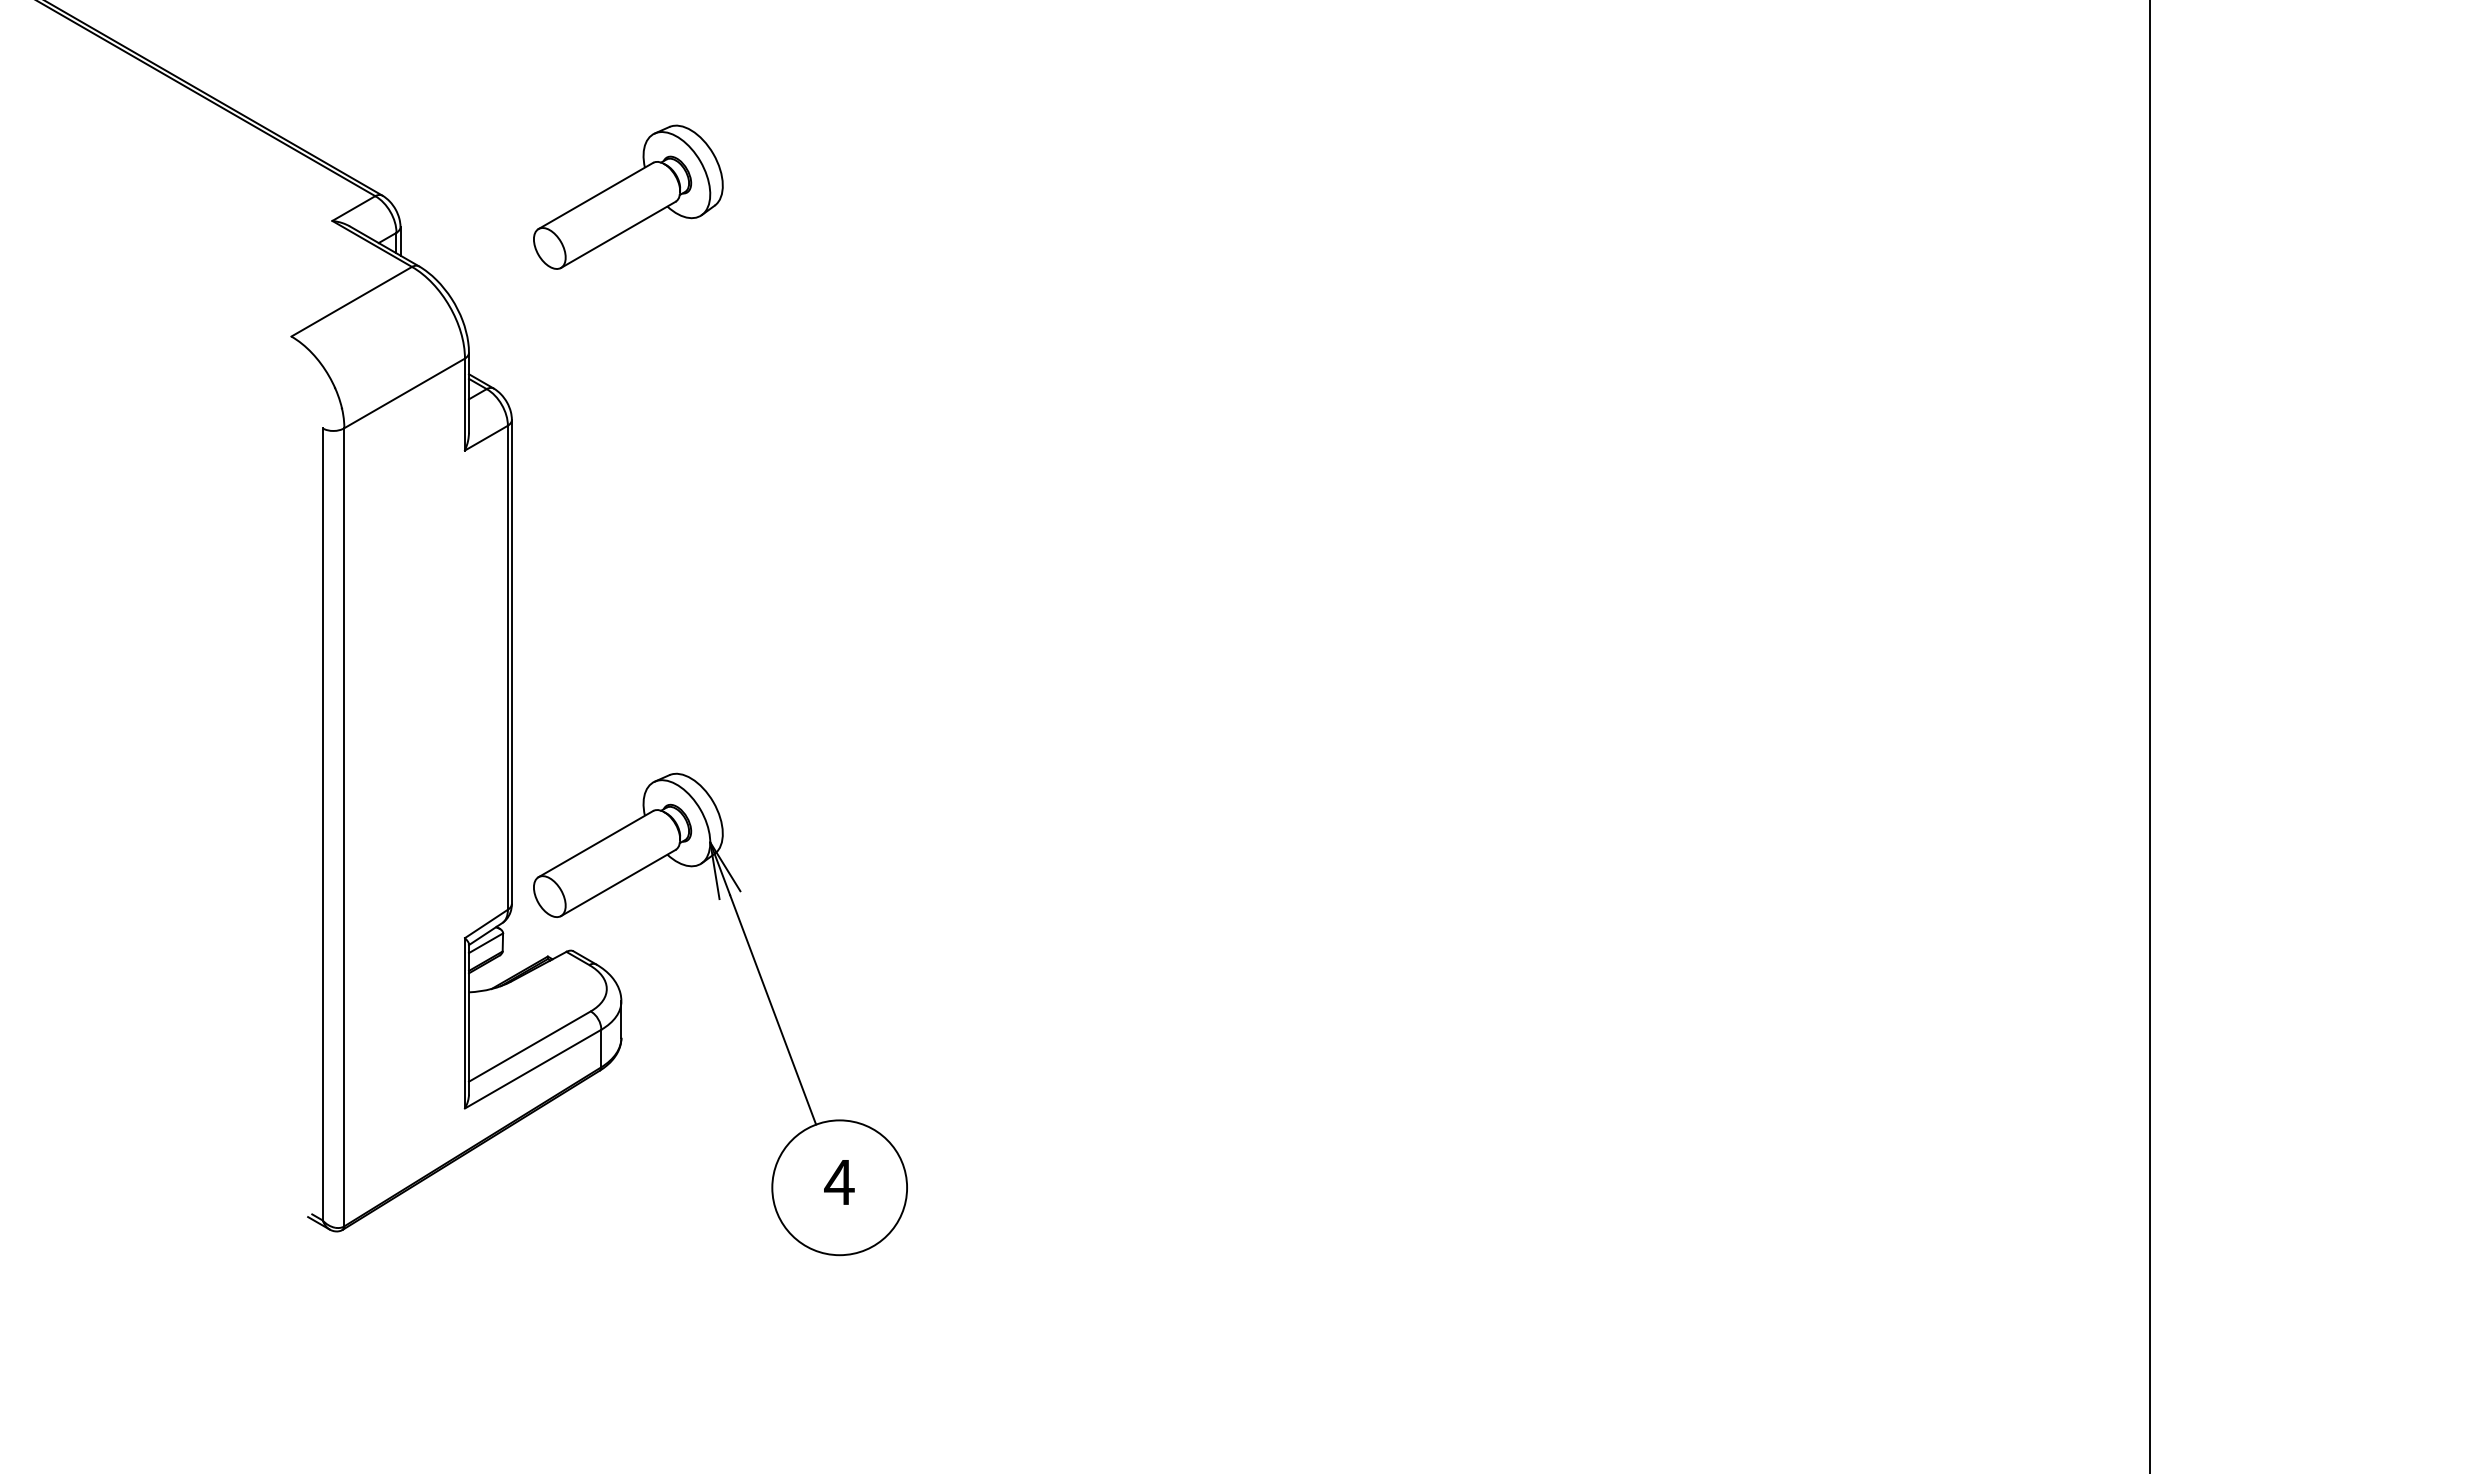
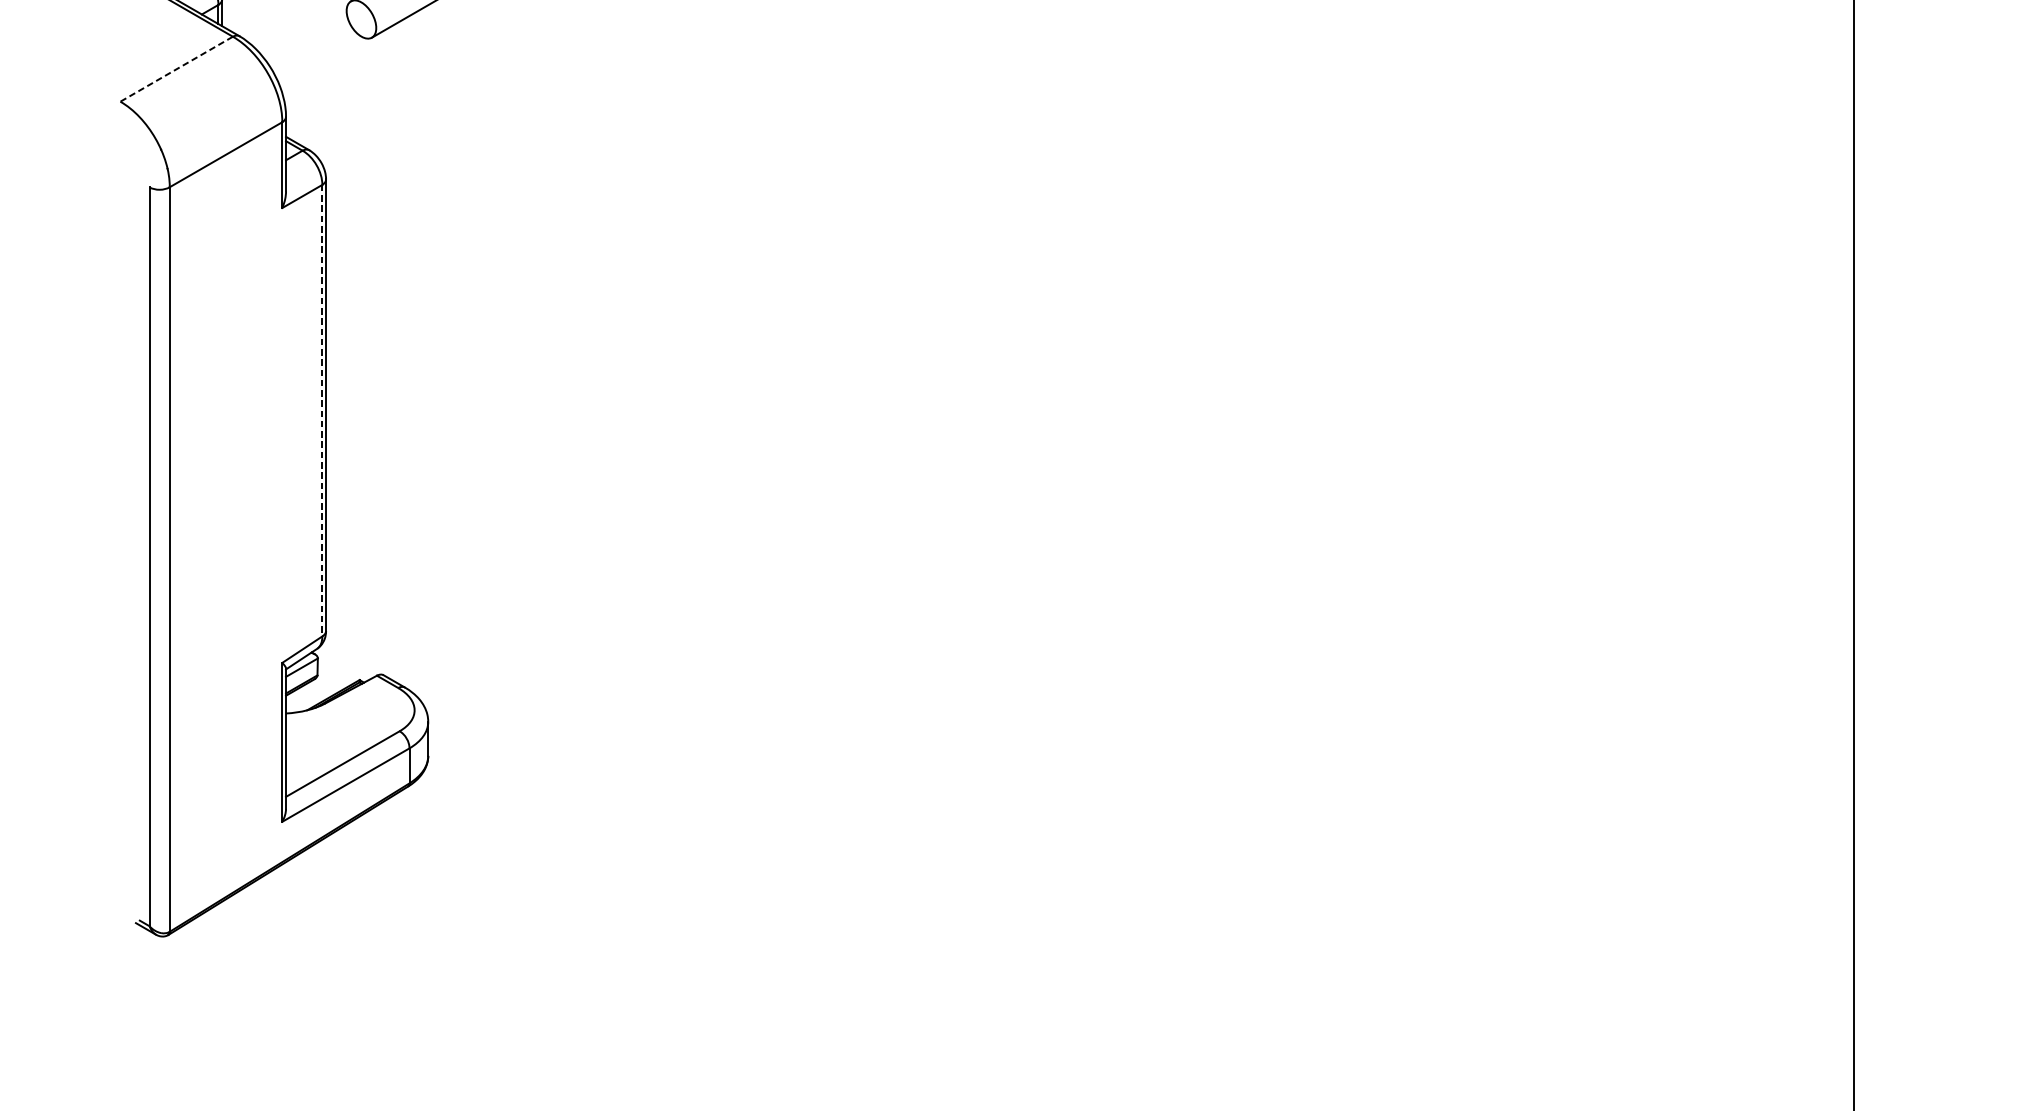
line: (351, 301) -> (176, 68), solid -> dashed
line: (507, 667) -> (321, 410), solid -> dashed
part: (767, 998) -> (564, 719), removed

